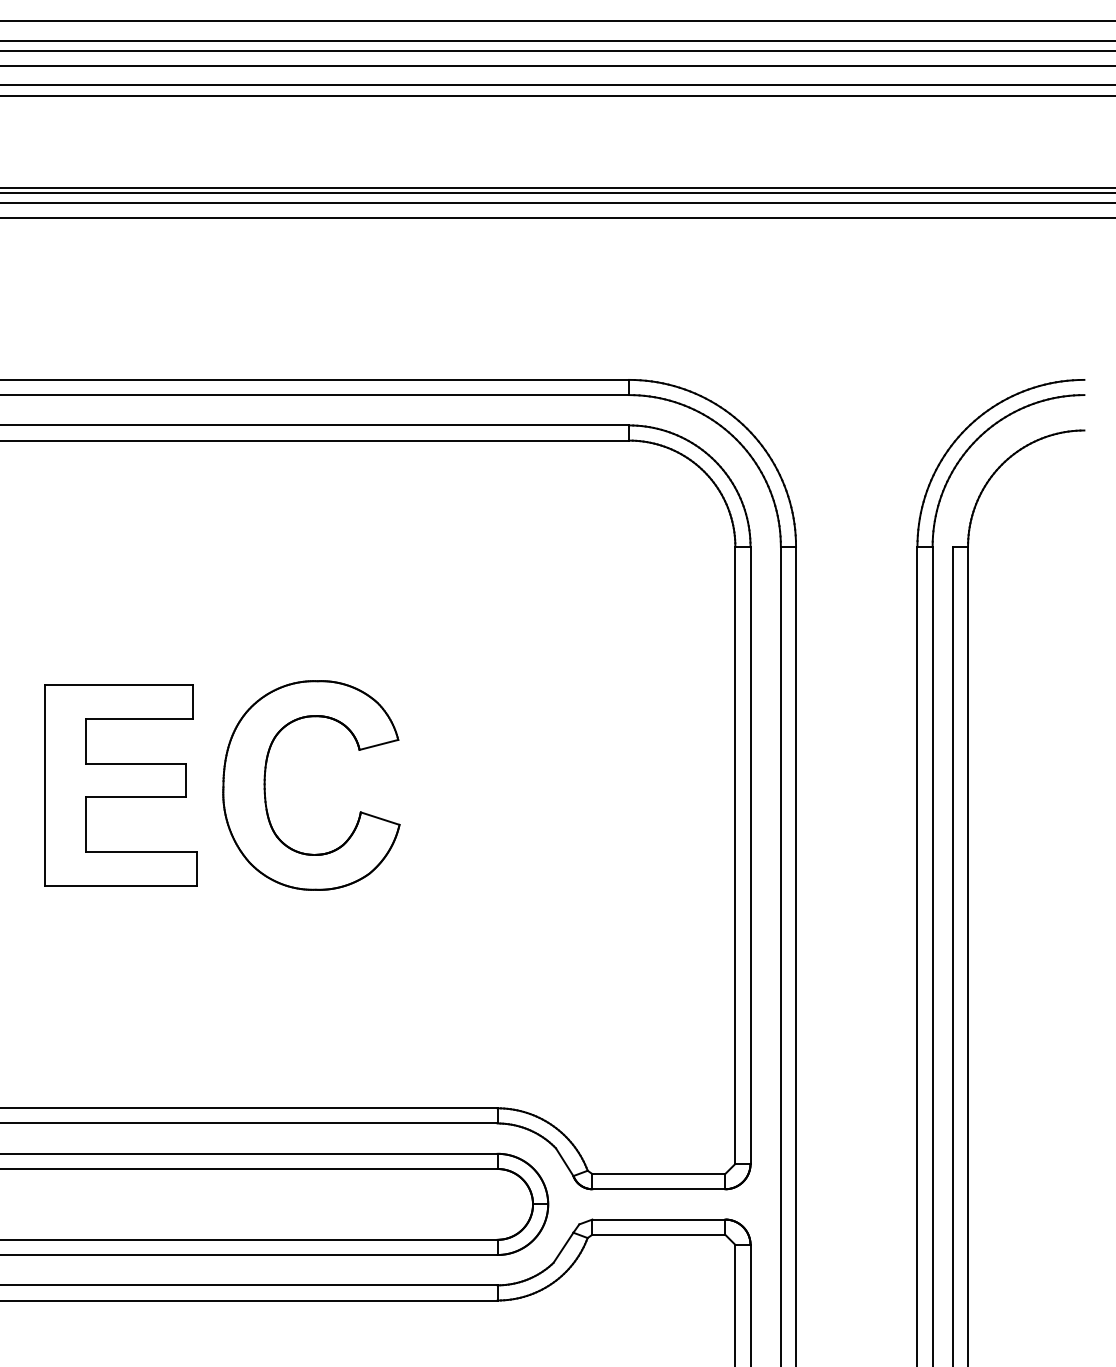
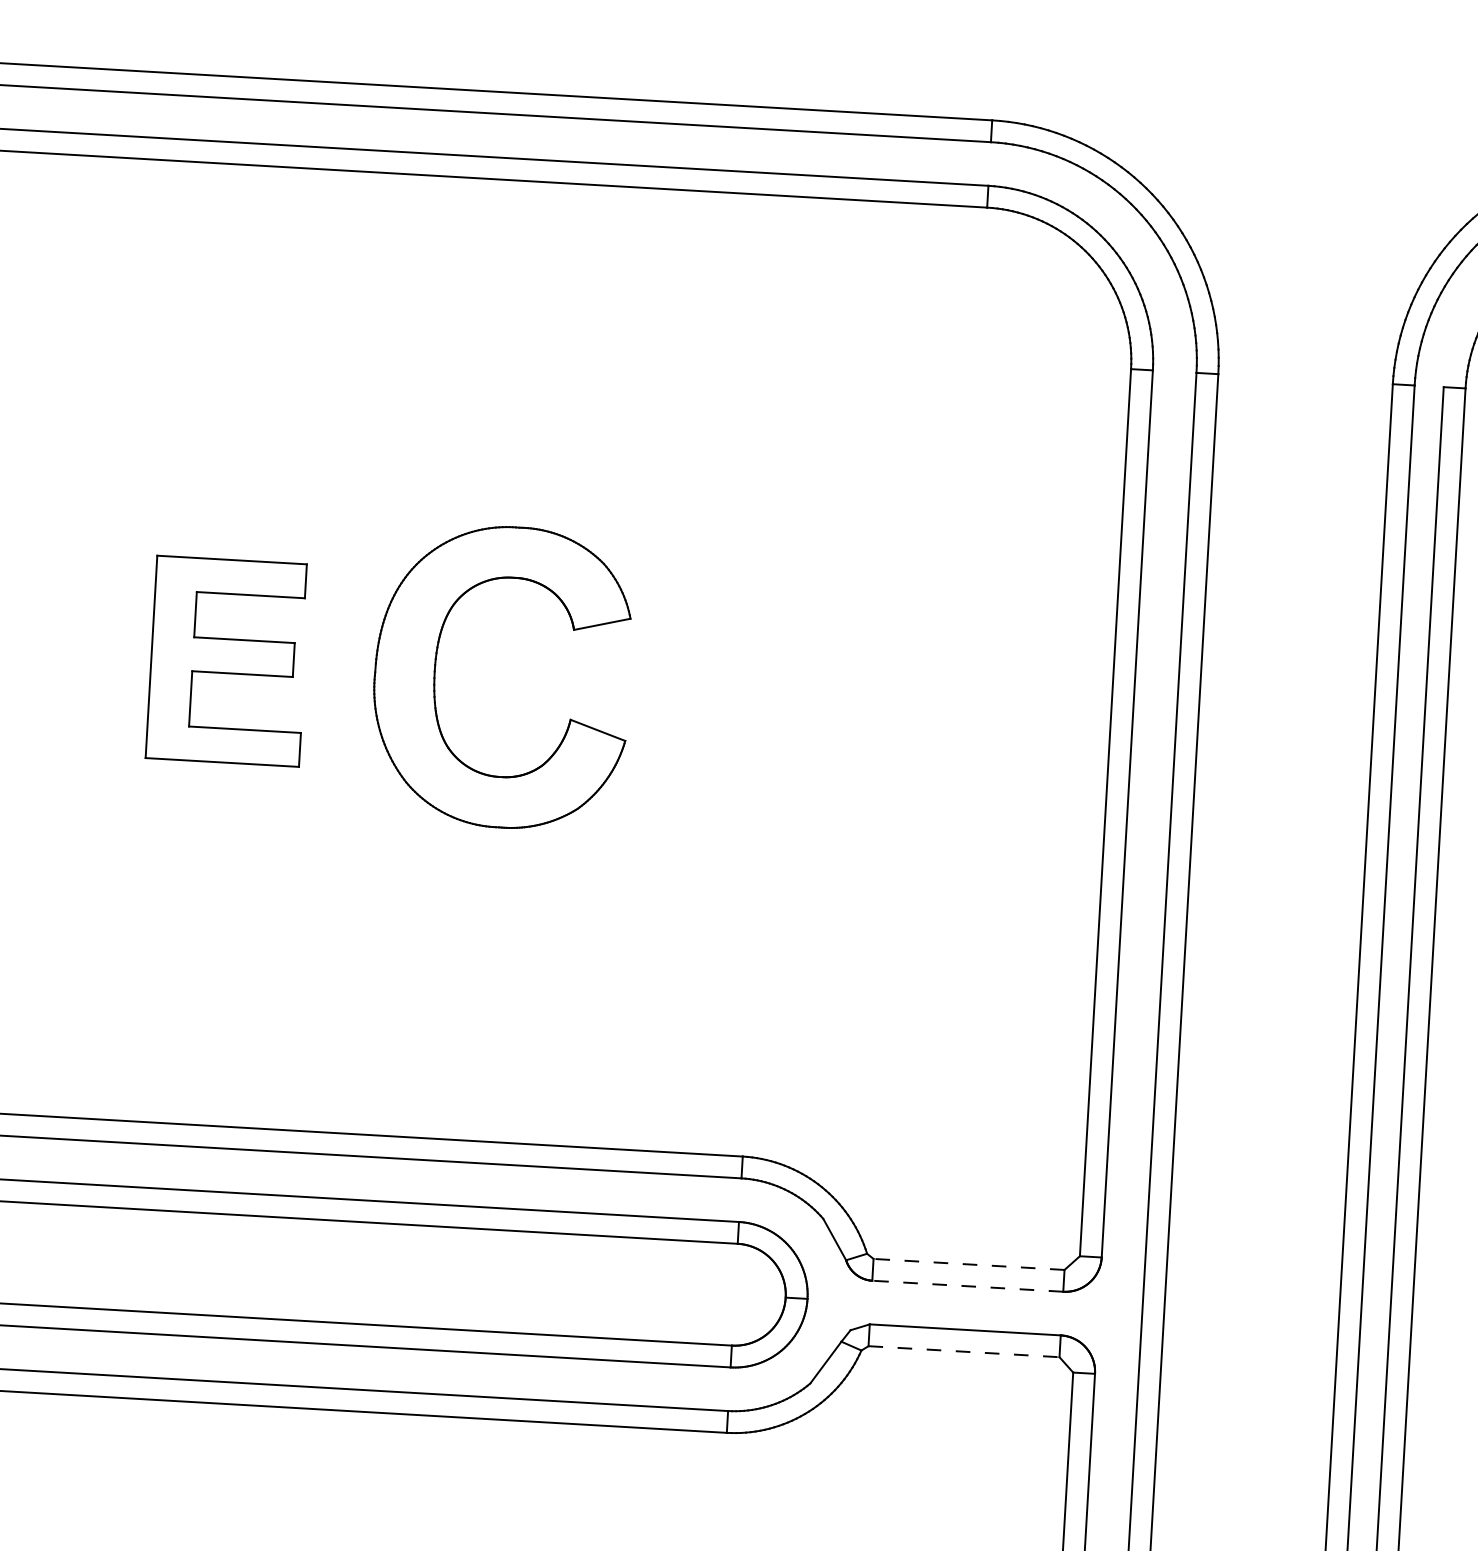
part: (120, 785) -> (227, 661), size x0.7
line: (658, 1174) -> (968, 1265), solid -> dashed
line: (658, 1189) -> (967, 1286), solid -> dashed
line: (659, 1234) -> (965, 1351), solid -> dashed

